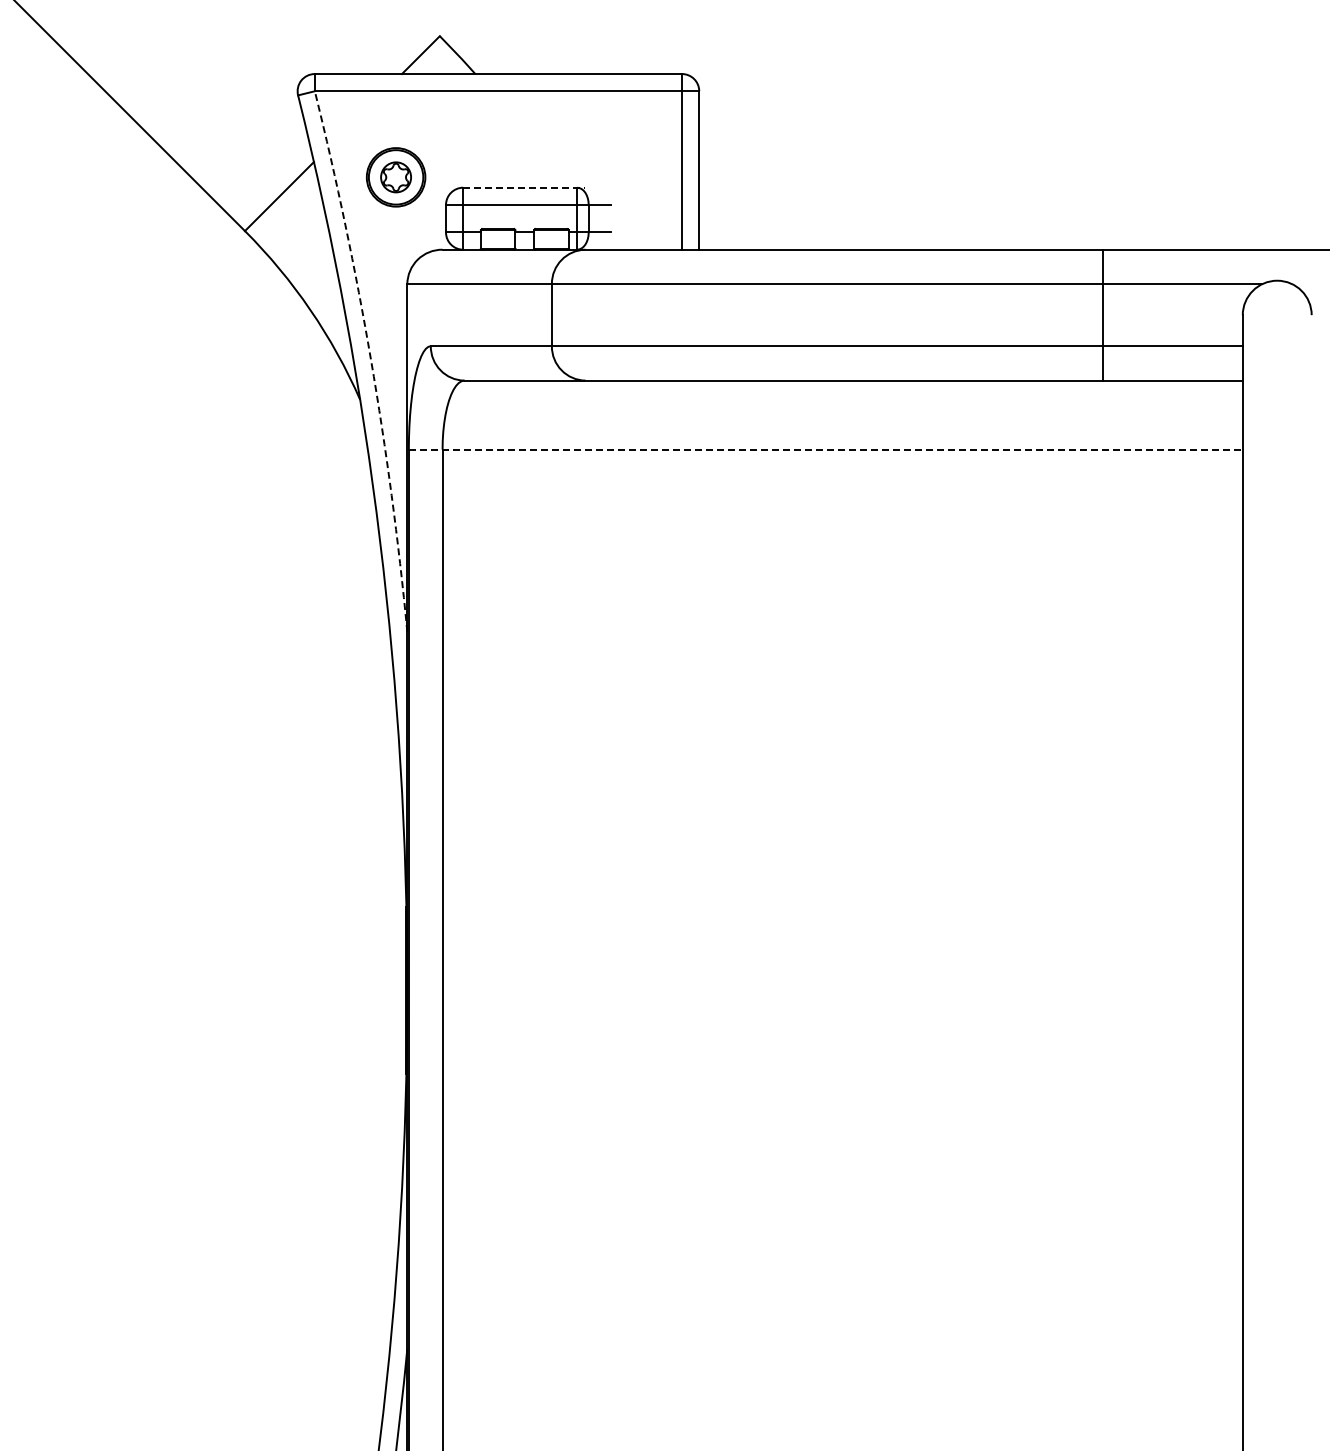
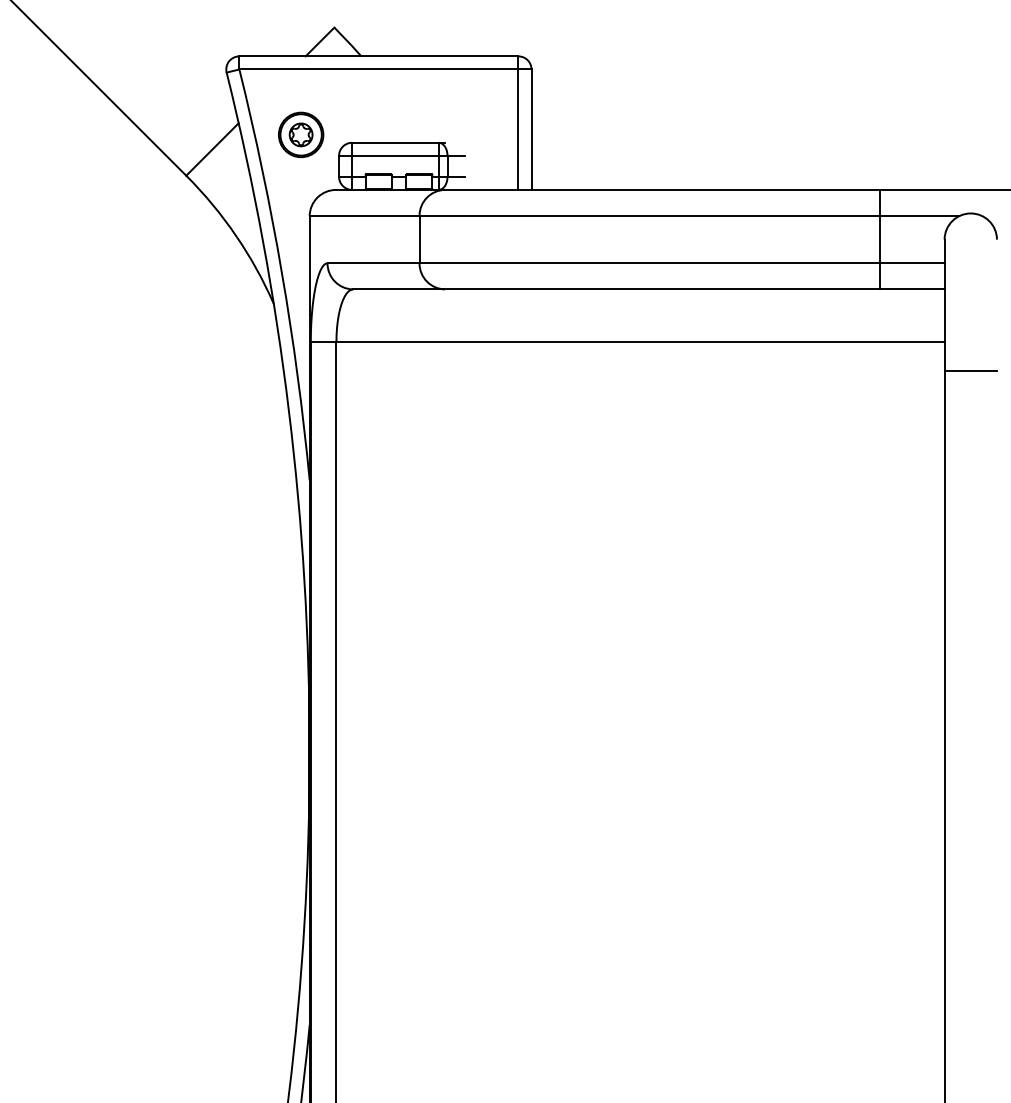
line: (524, 187) -> (398, 142), dashed -> solid
line: (1103, 314) -> (880, 239), moved
arc: (371, 359) -> (282, 273), dashed -> solid
line: (825, 449) -> (627, 341), dashed -> solid
line: (1276, 487) -> (970, 370), added

